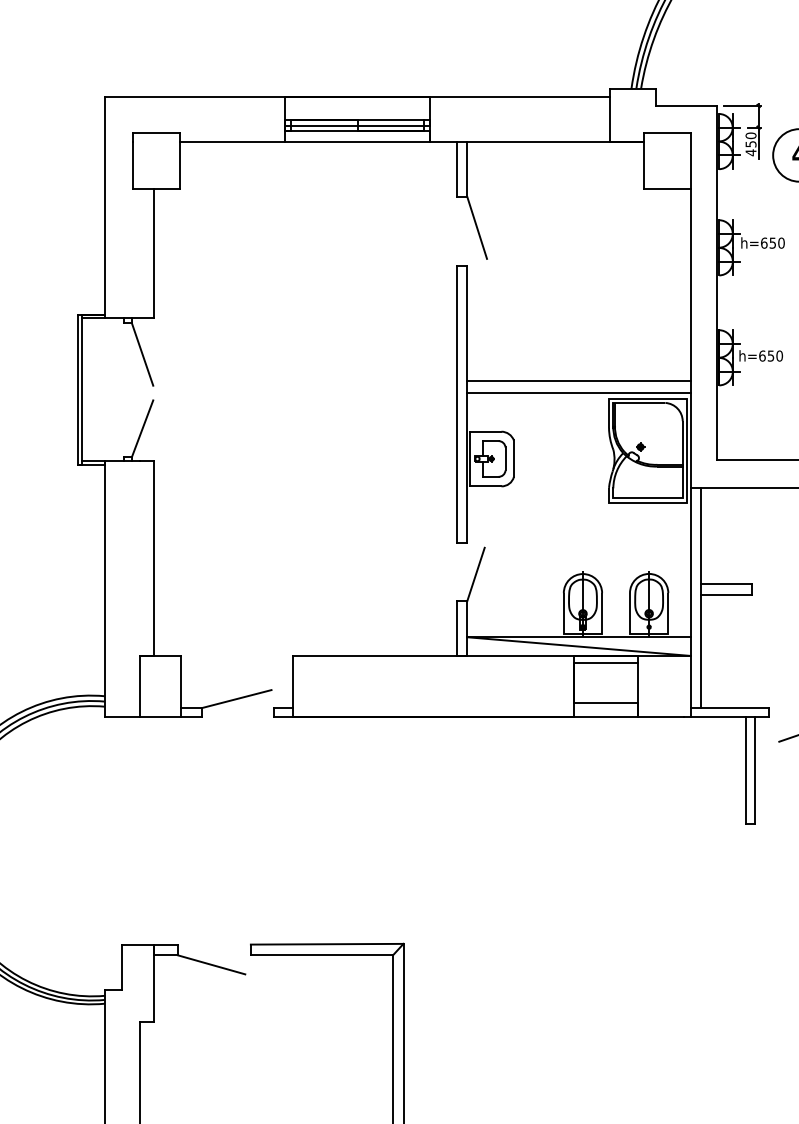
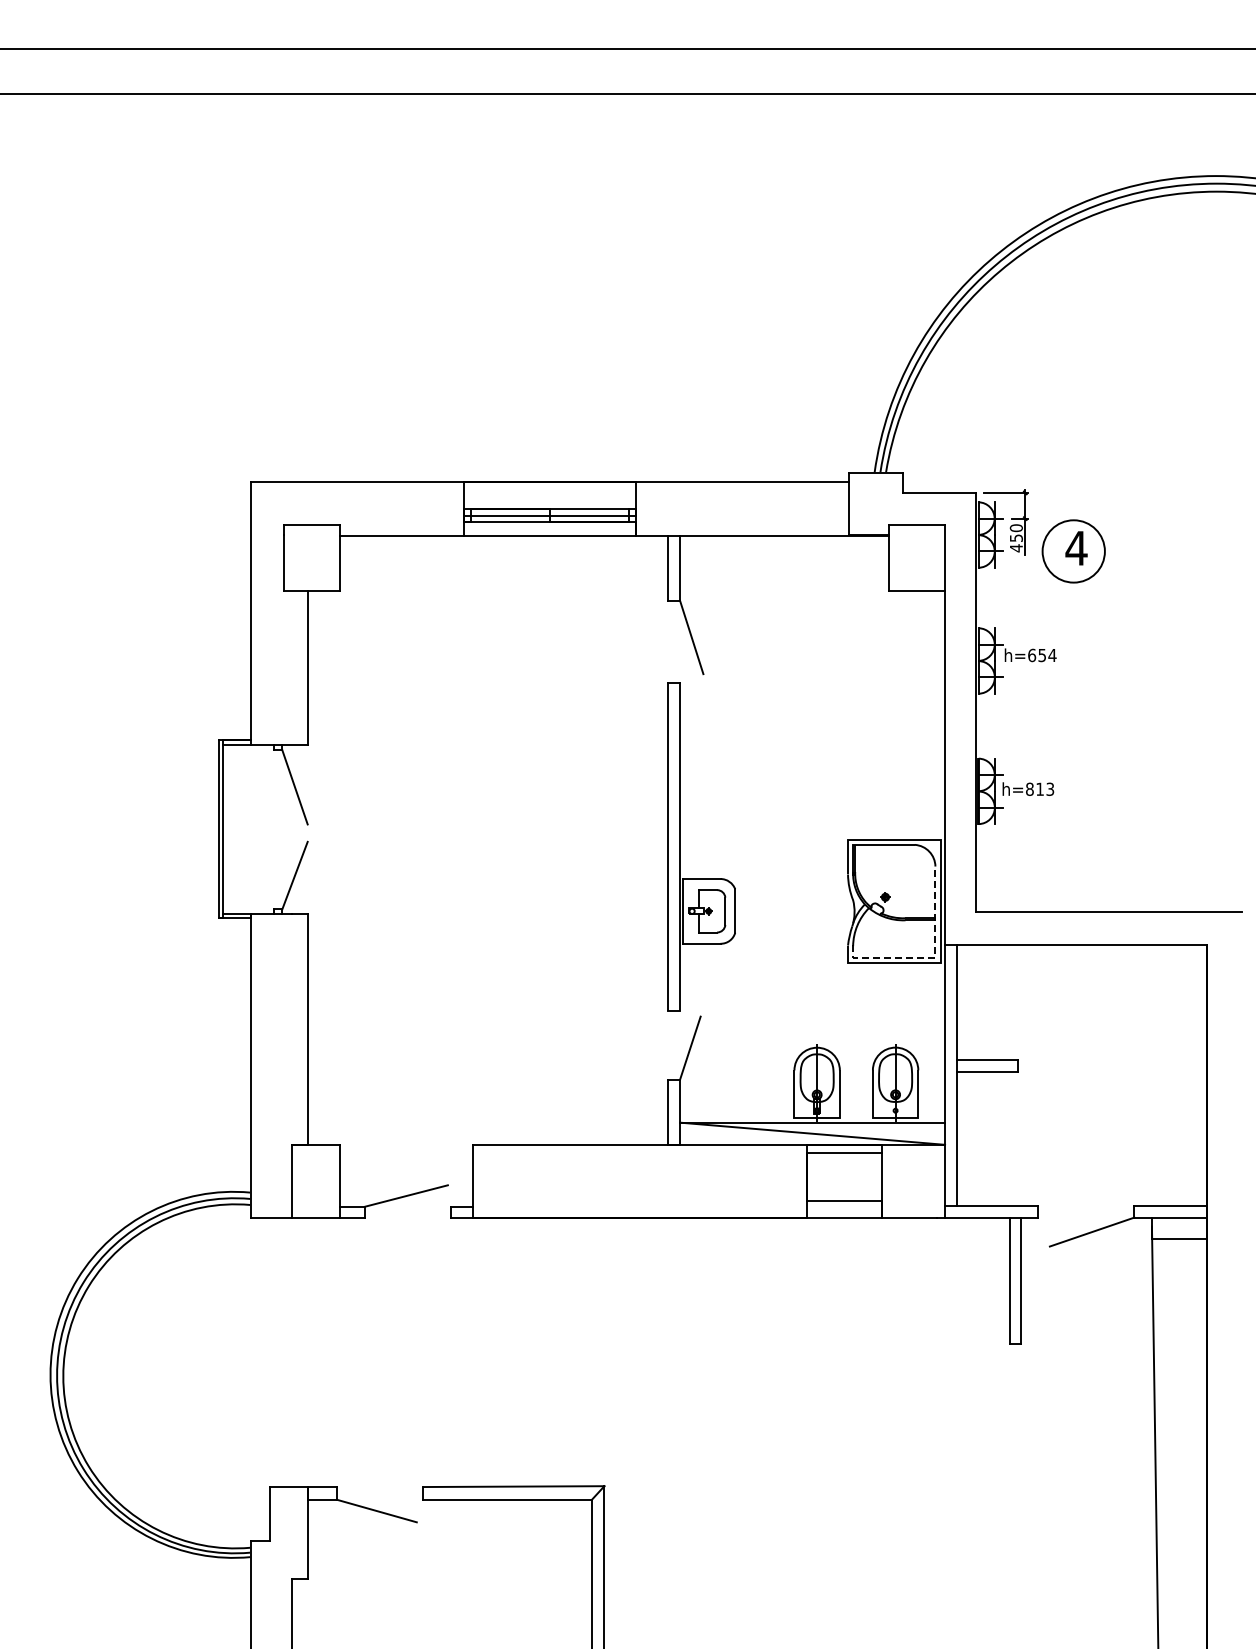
text: (781, 243) -> (1052, 655), h=650 -> h=654
text: (771, 355) -> (1040, 788), h=650 -> h=813
line: (579, 380) -> (812, 818), removed
line: (579, 393) -> (812, 833), removed
line: (681, 498) -> (933, 958), solid -> dashed

